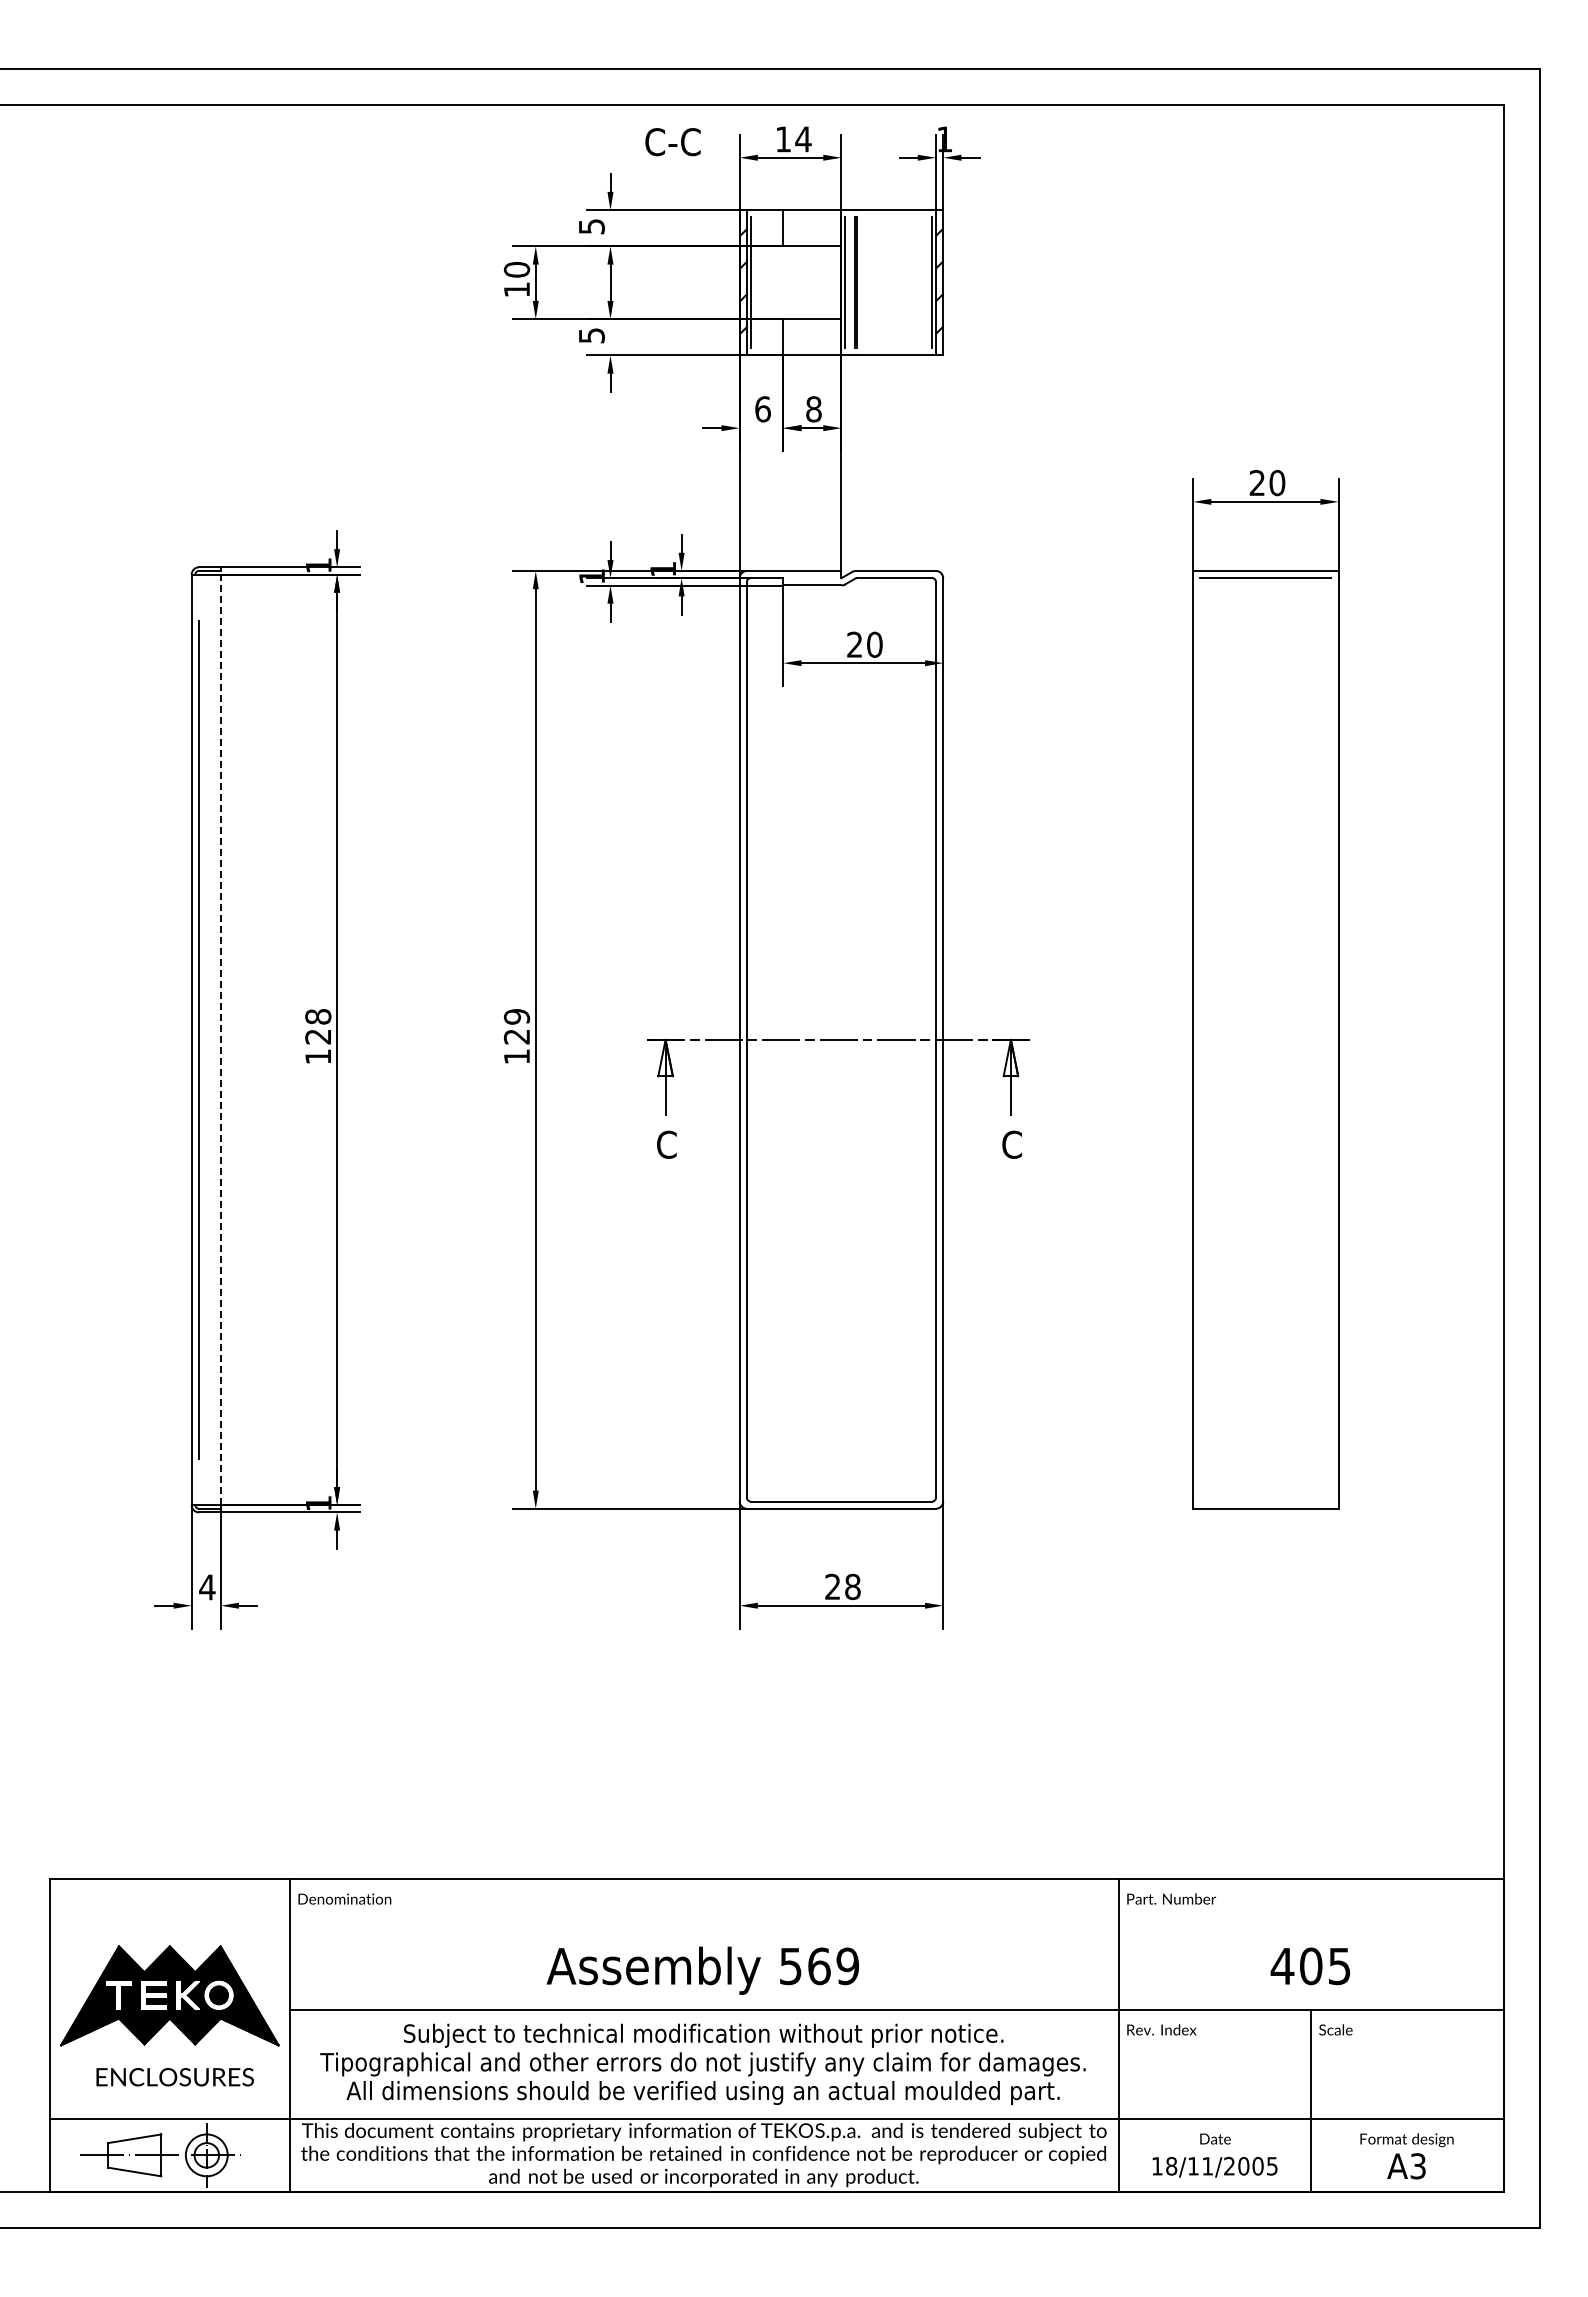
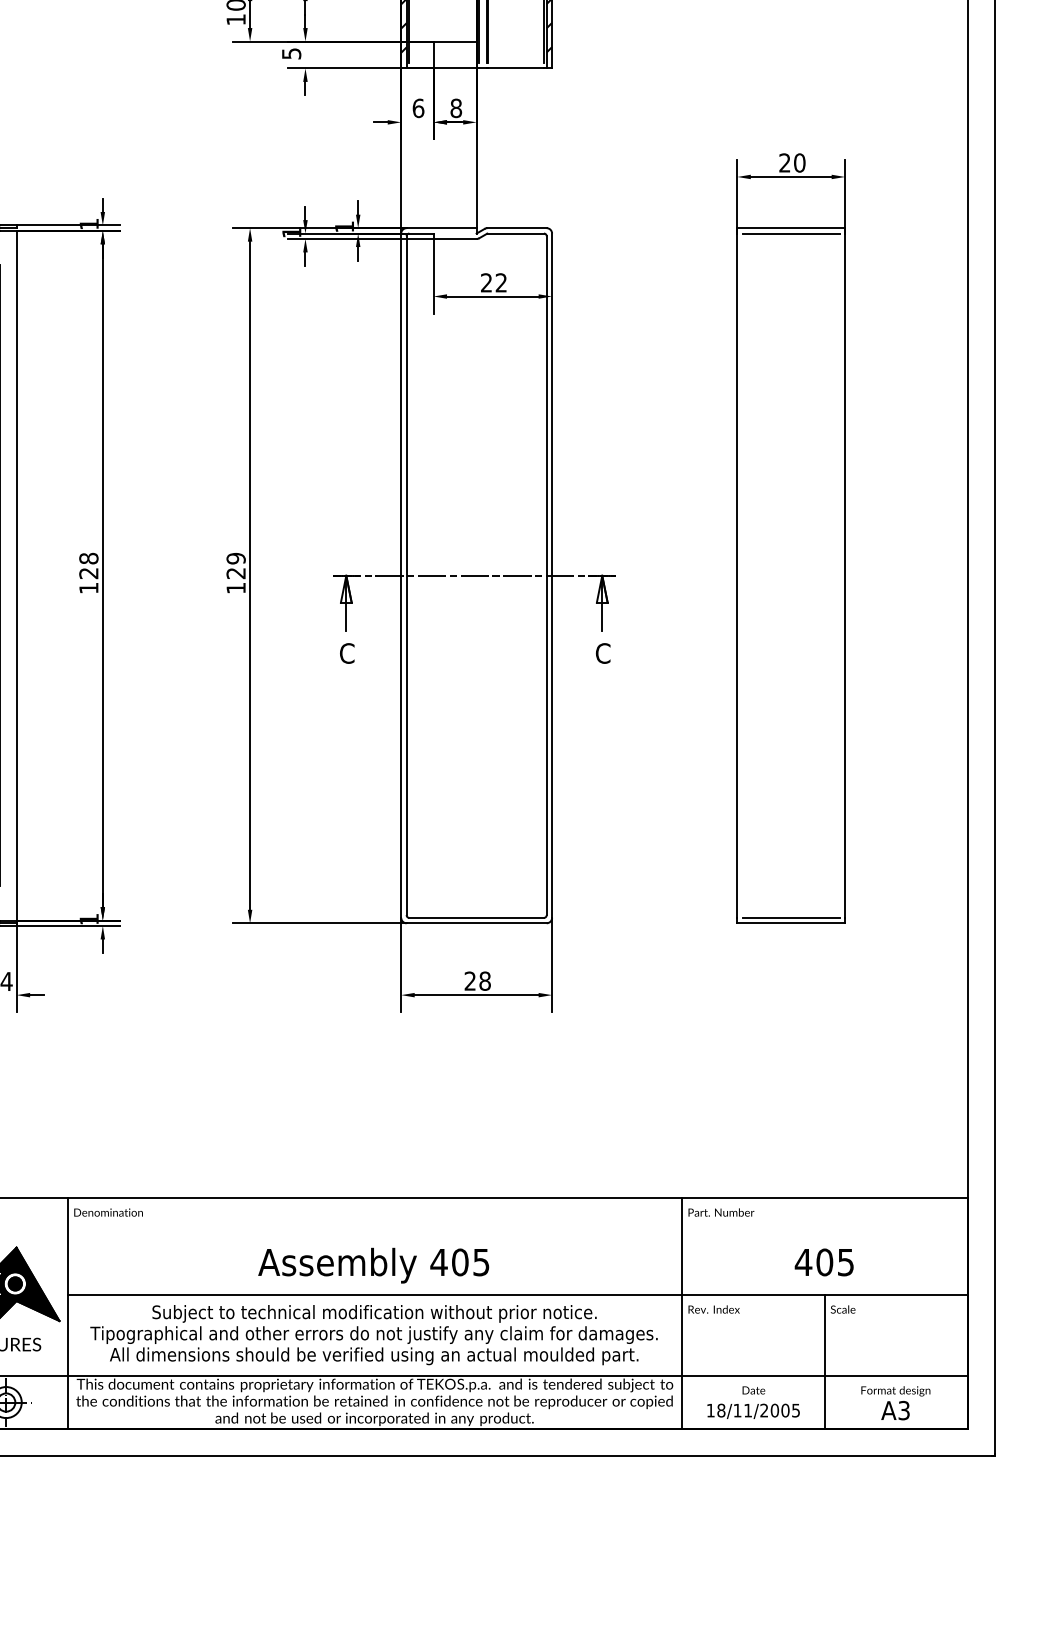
text: (874, 644) -> (501, 282), 20 -> 22
line: (220, 1039) -> (16, 575), dashed -> solid
line: (1265, 1501) -> (790, 917), added
text: (818, 1966) -> (459, 1262), 569 -> 405

